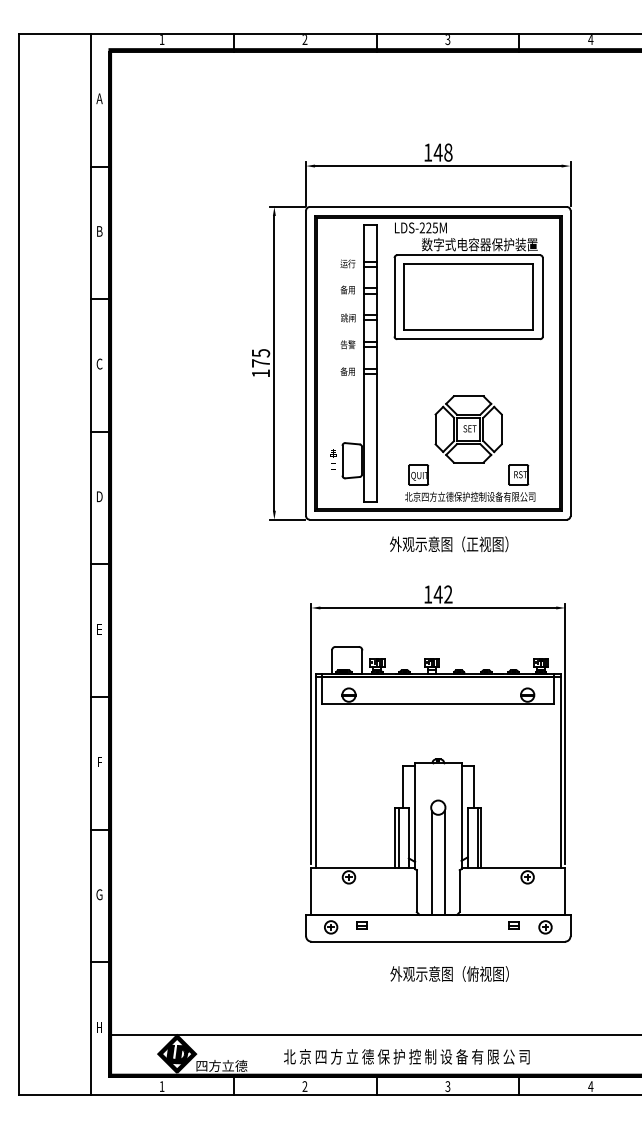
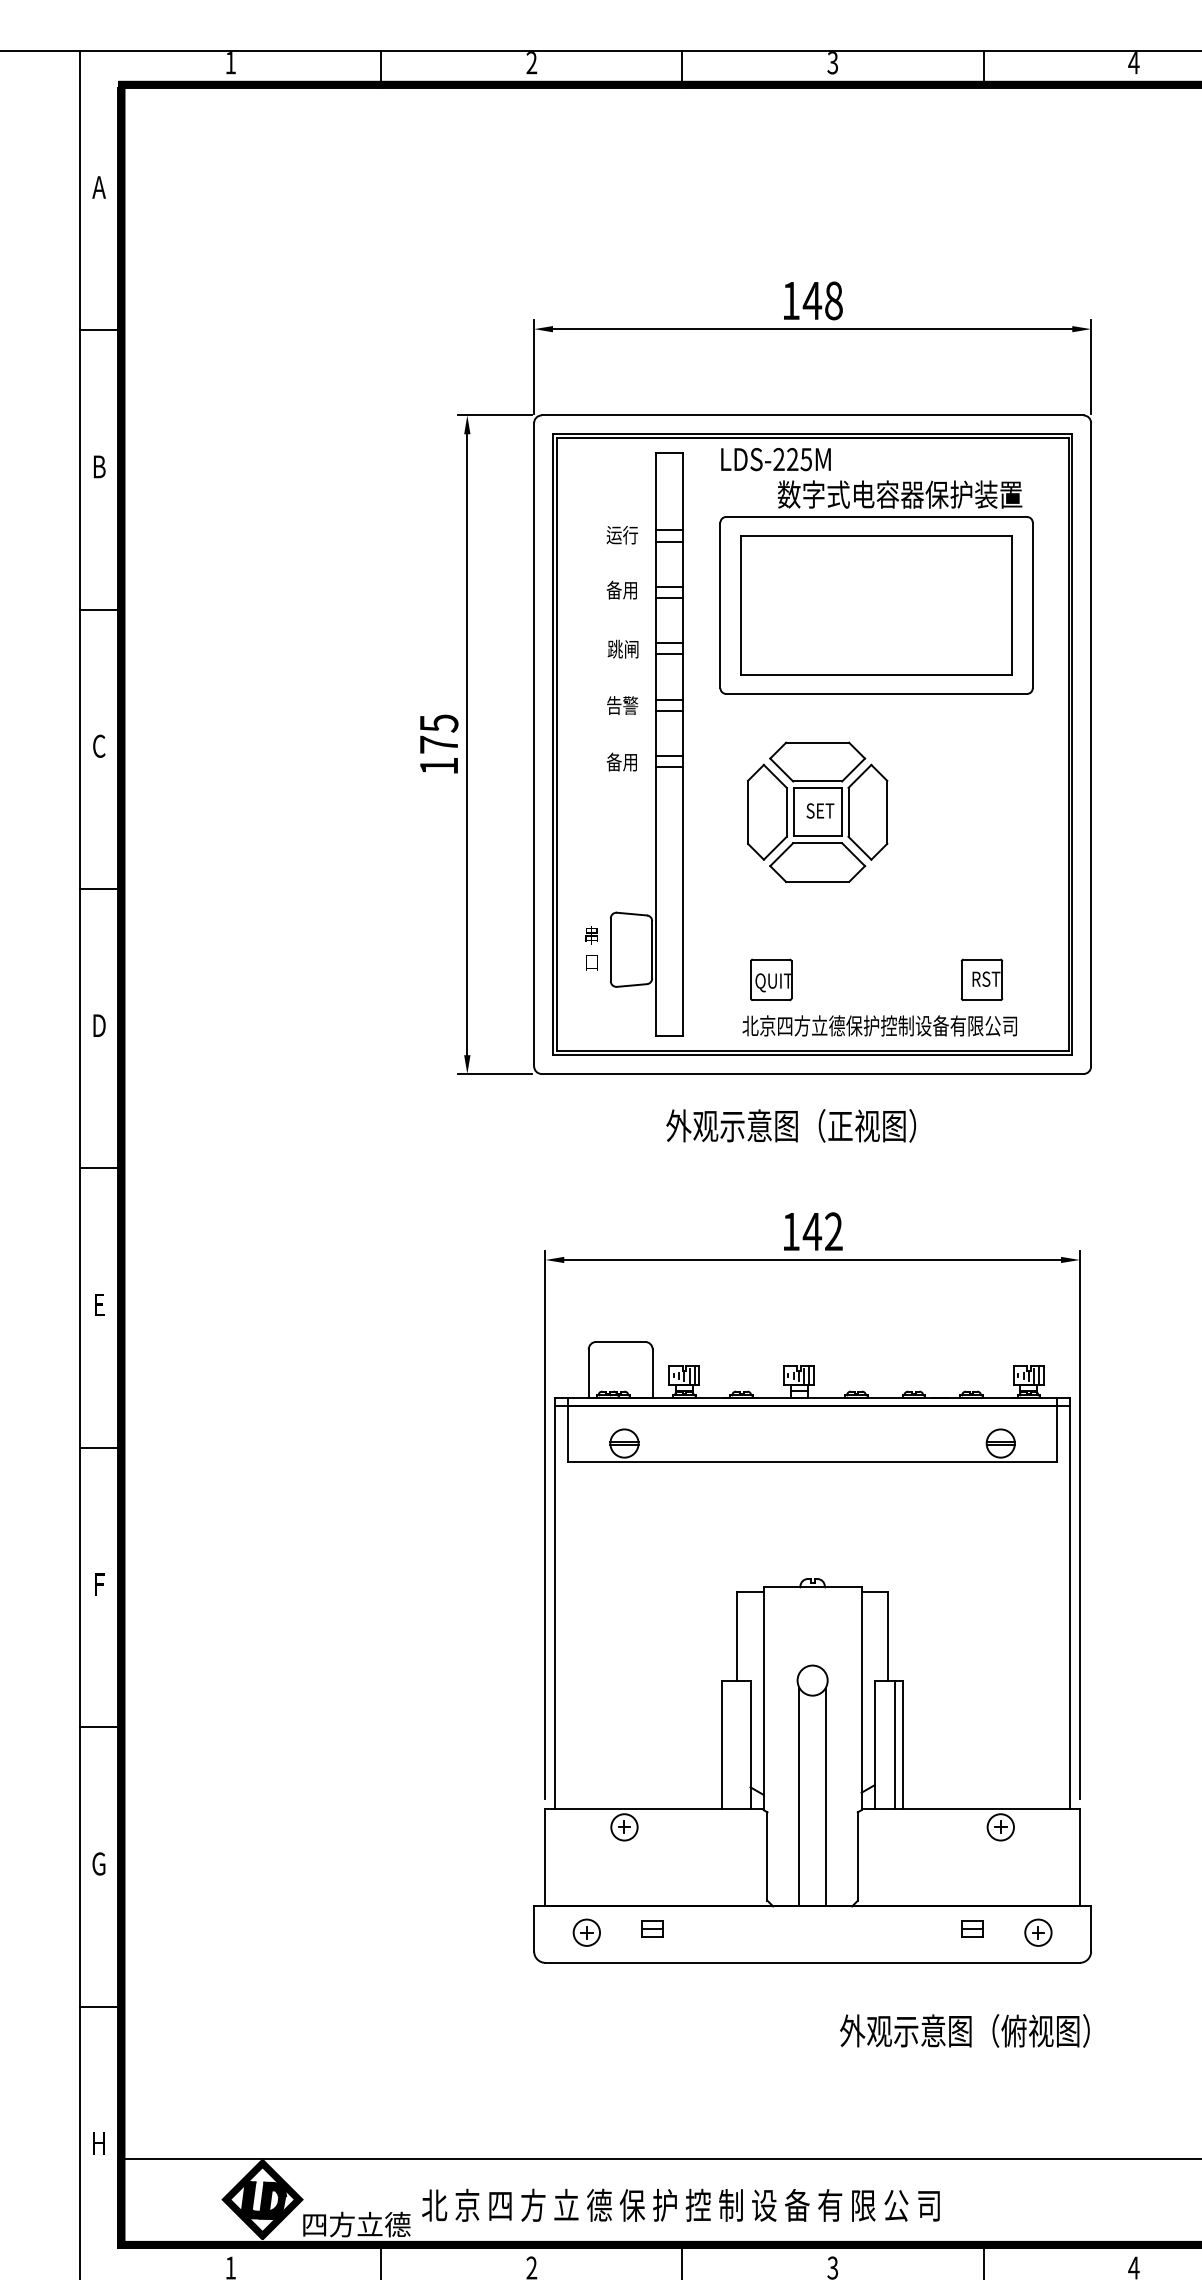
part: (468, 429) -> (817, 812), moved
text: (449, 544) -> (791, 1126), moved
line: (399, 837) -> (730, 1743), removed
text: (449, 973) -> (964, 2029), moved
text: (406, 1056) -> (680, 2204), moved

